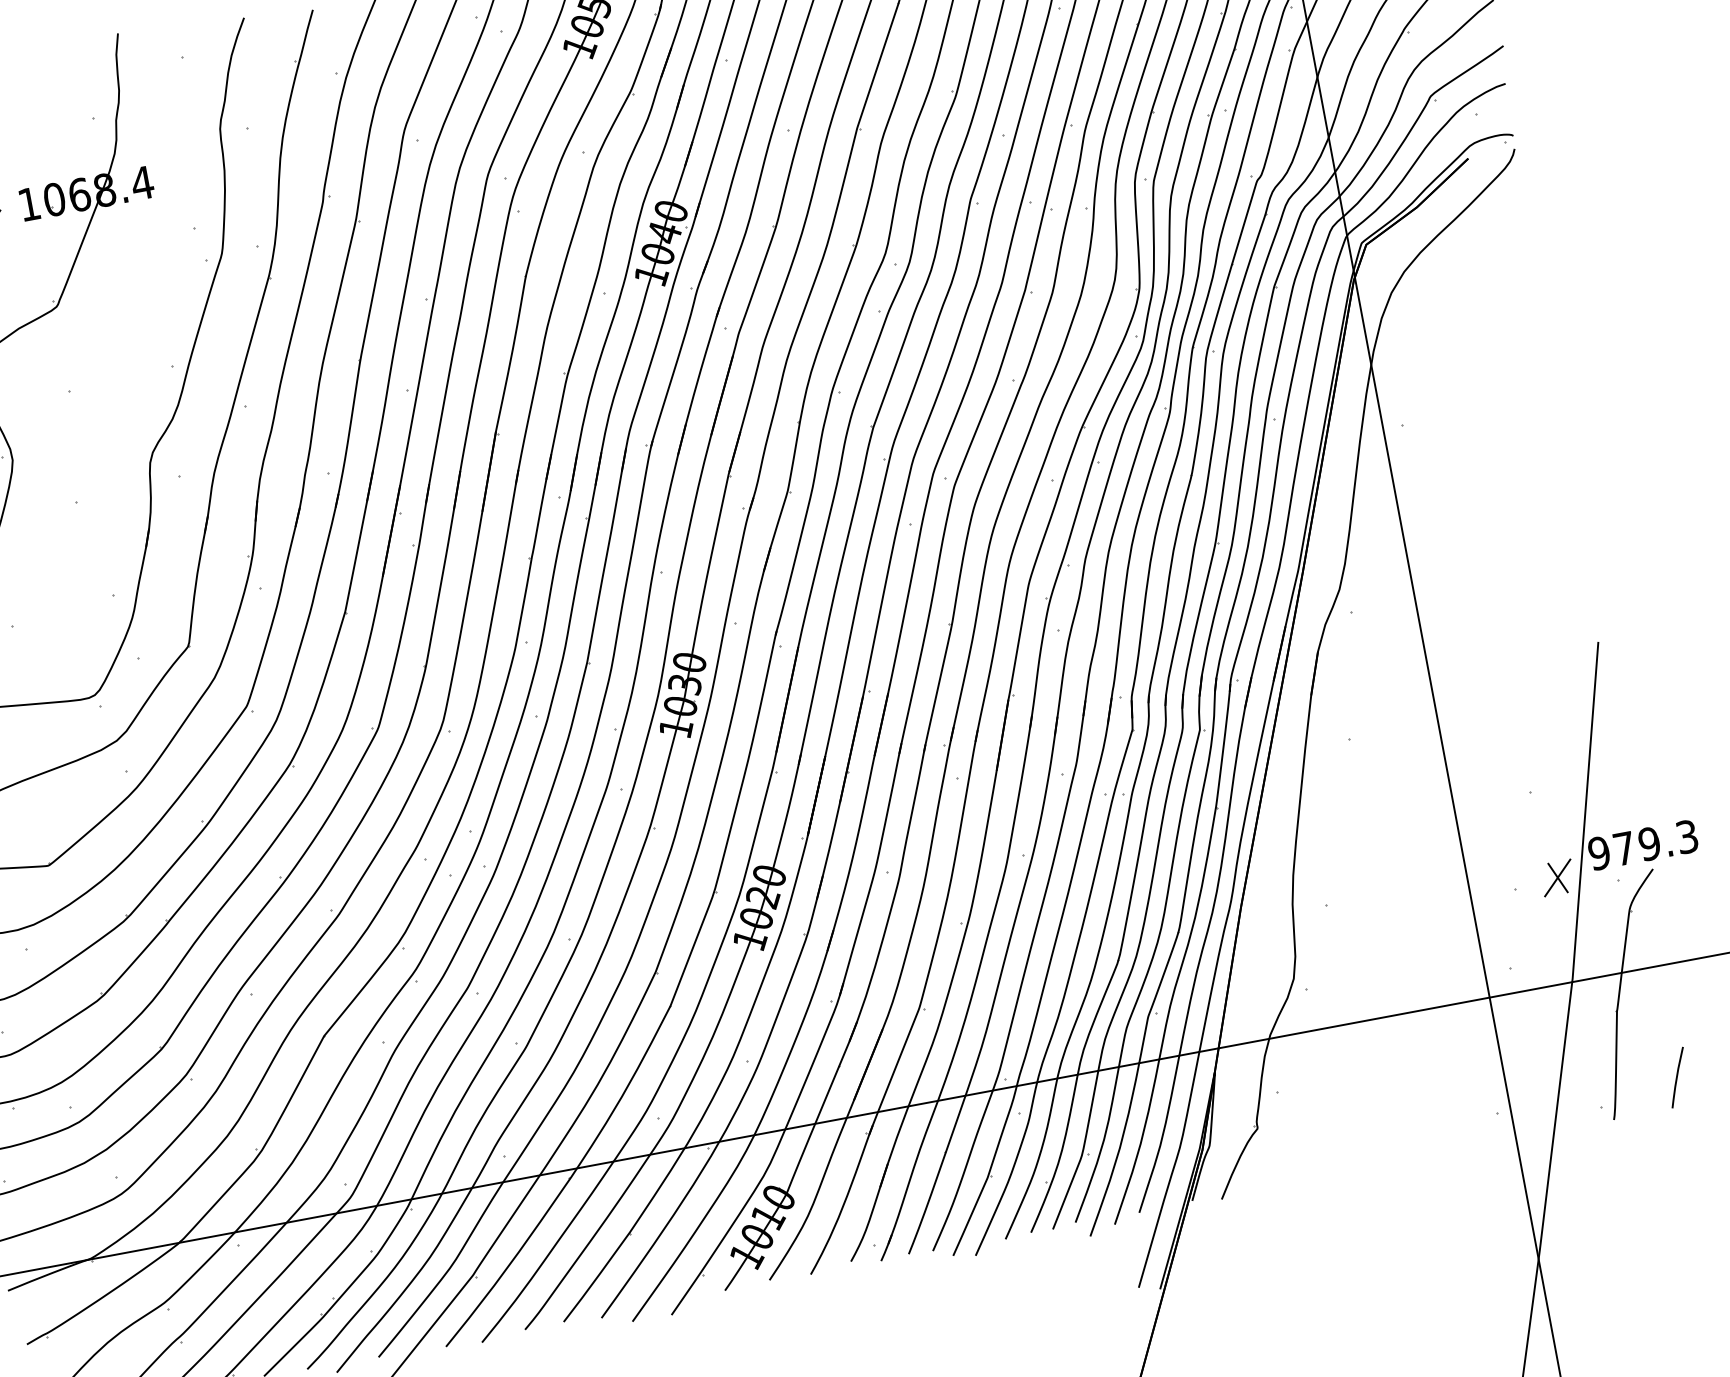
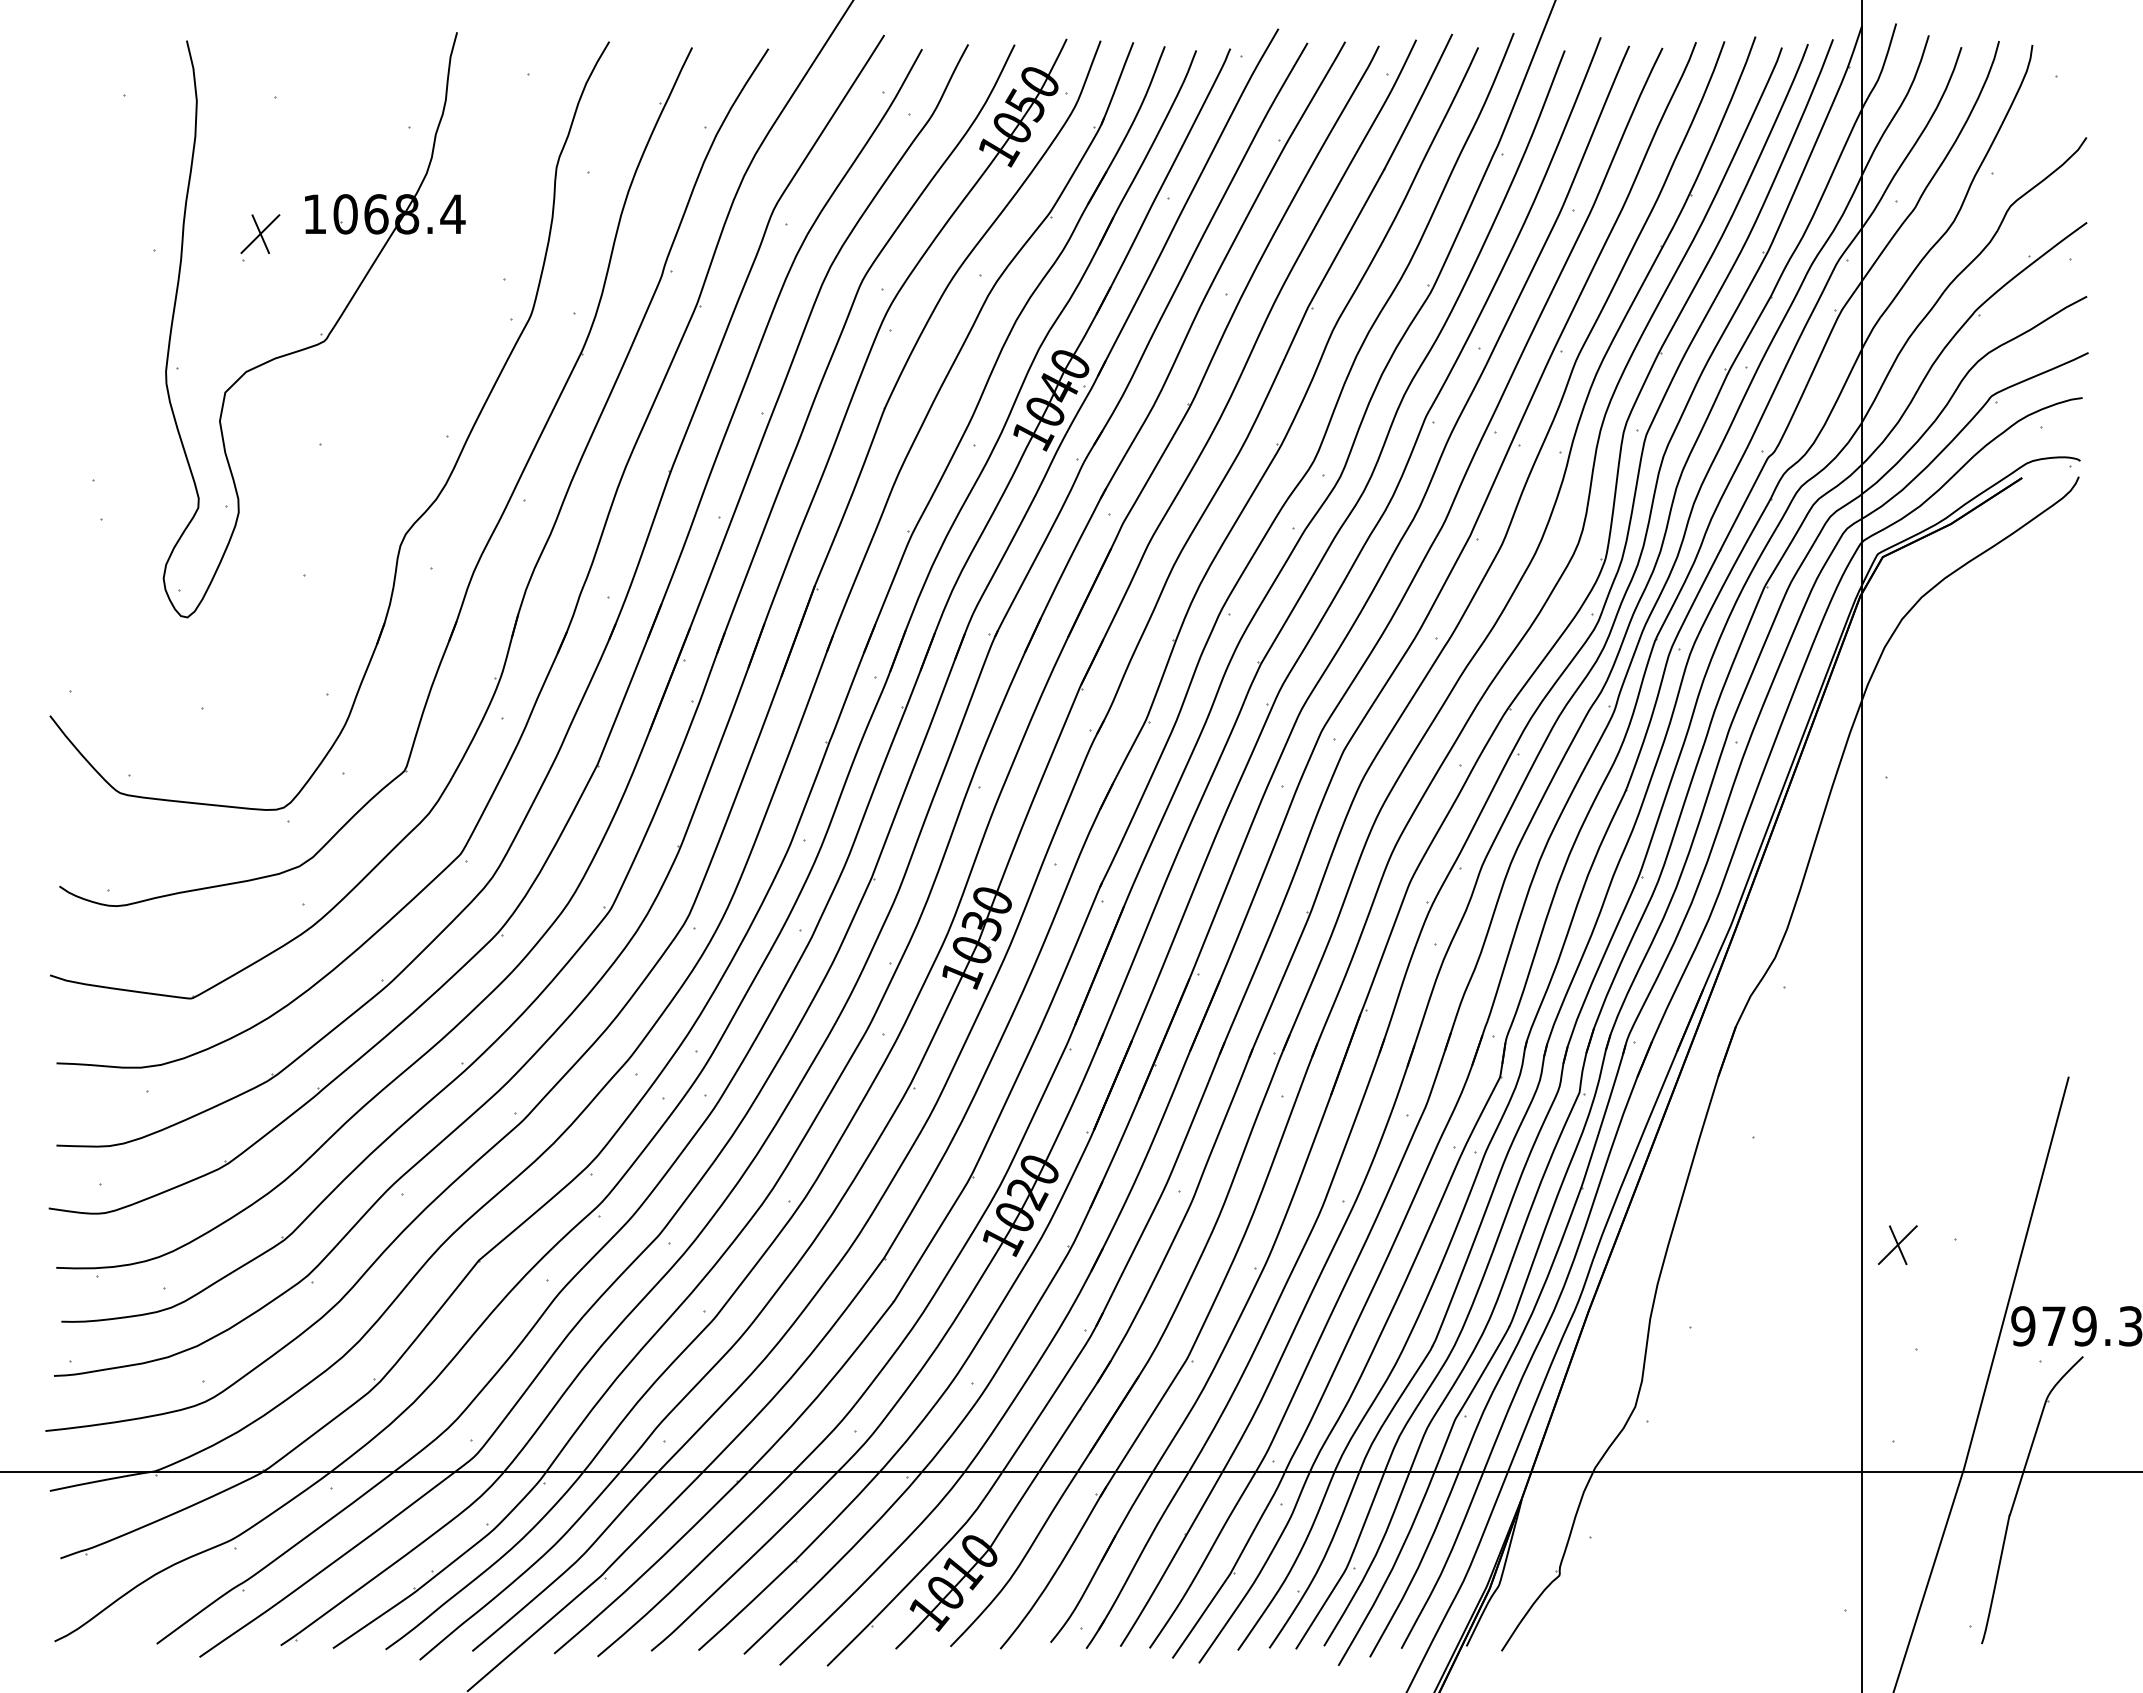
part: (1557, 878) -> (1897, 1245), moved
line: (1677, 1078) -> (2065, 1608), removed

